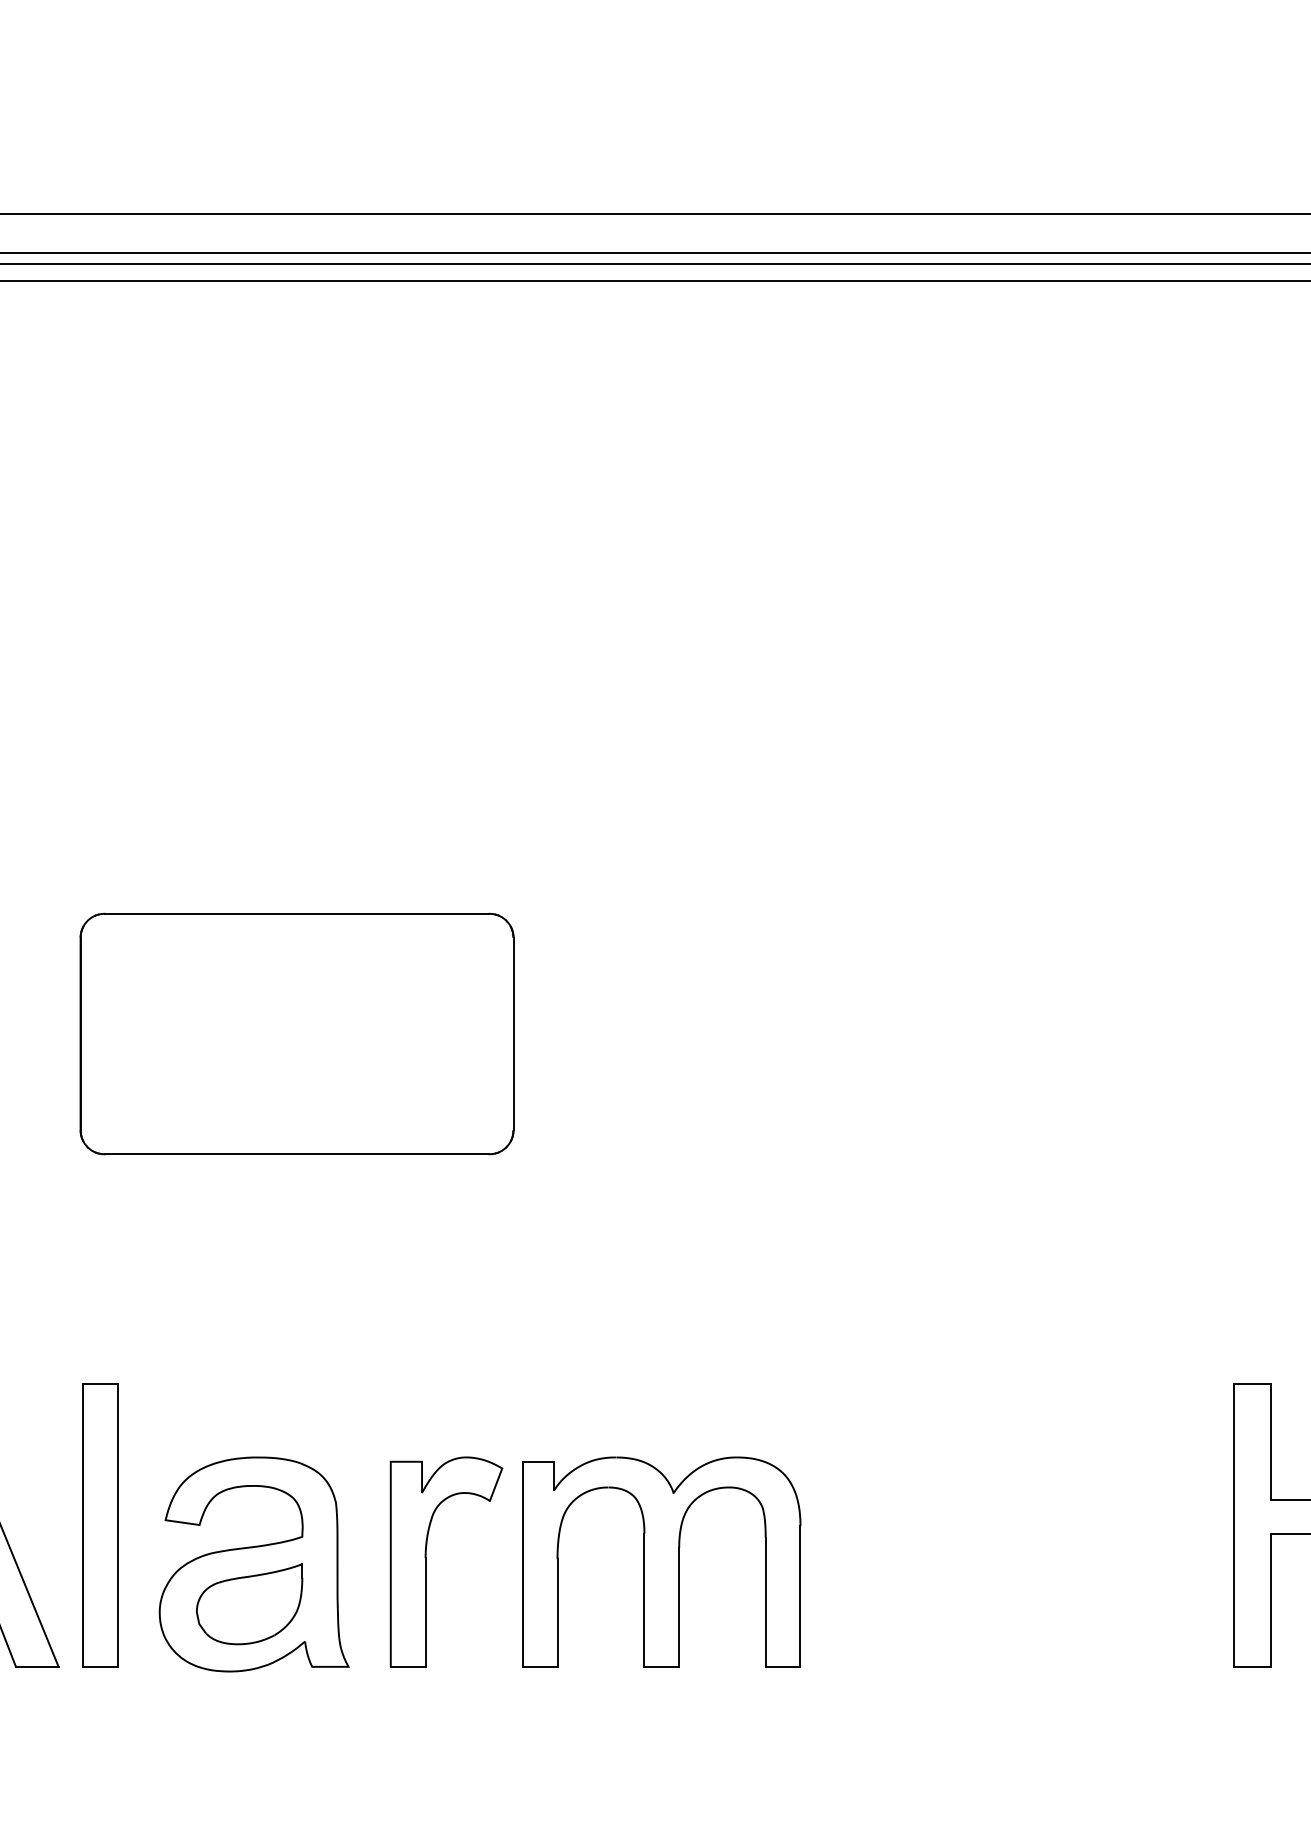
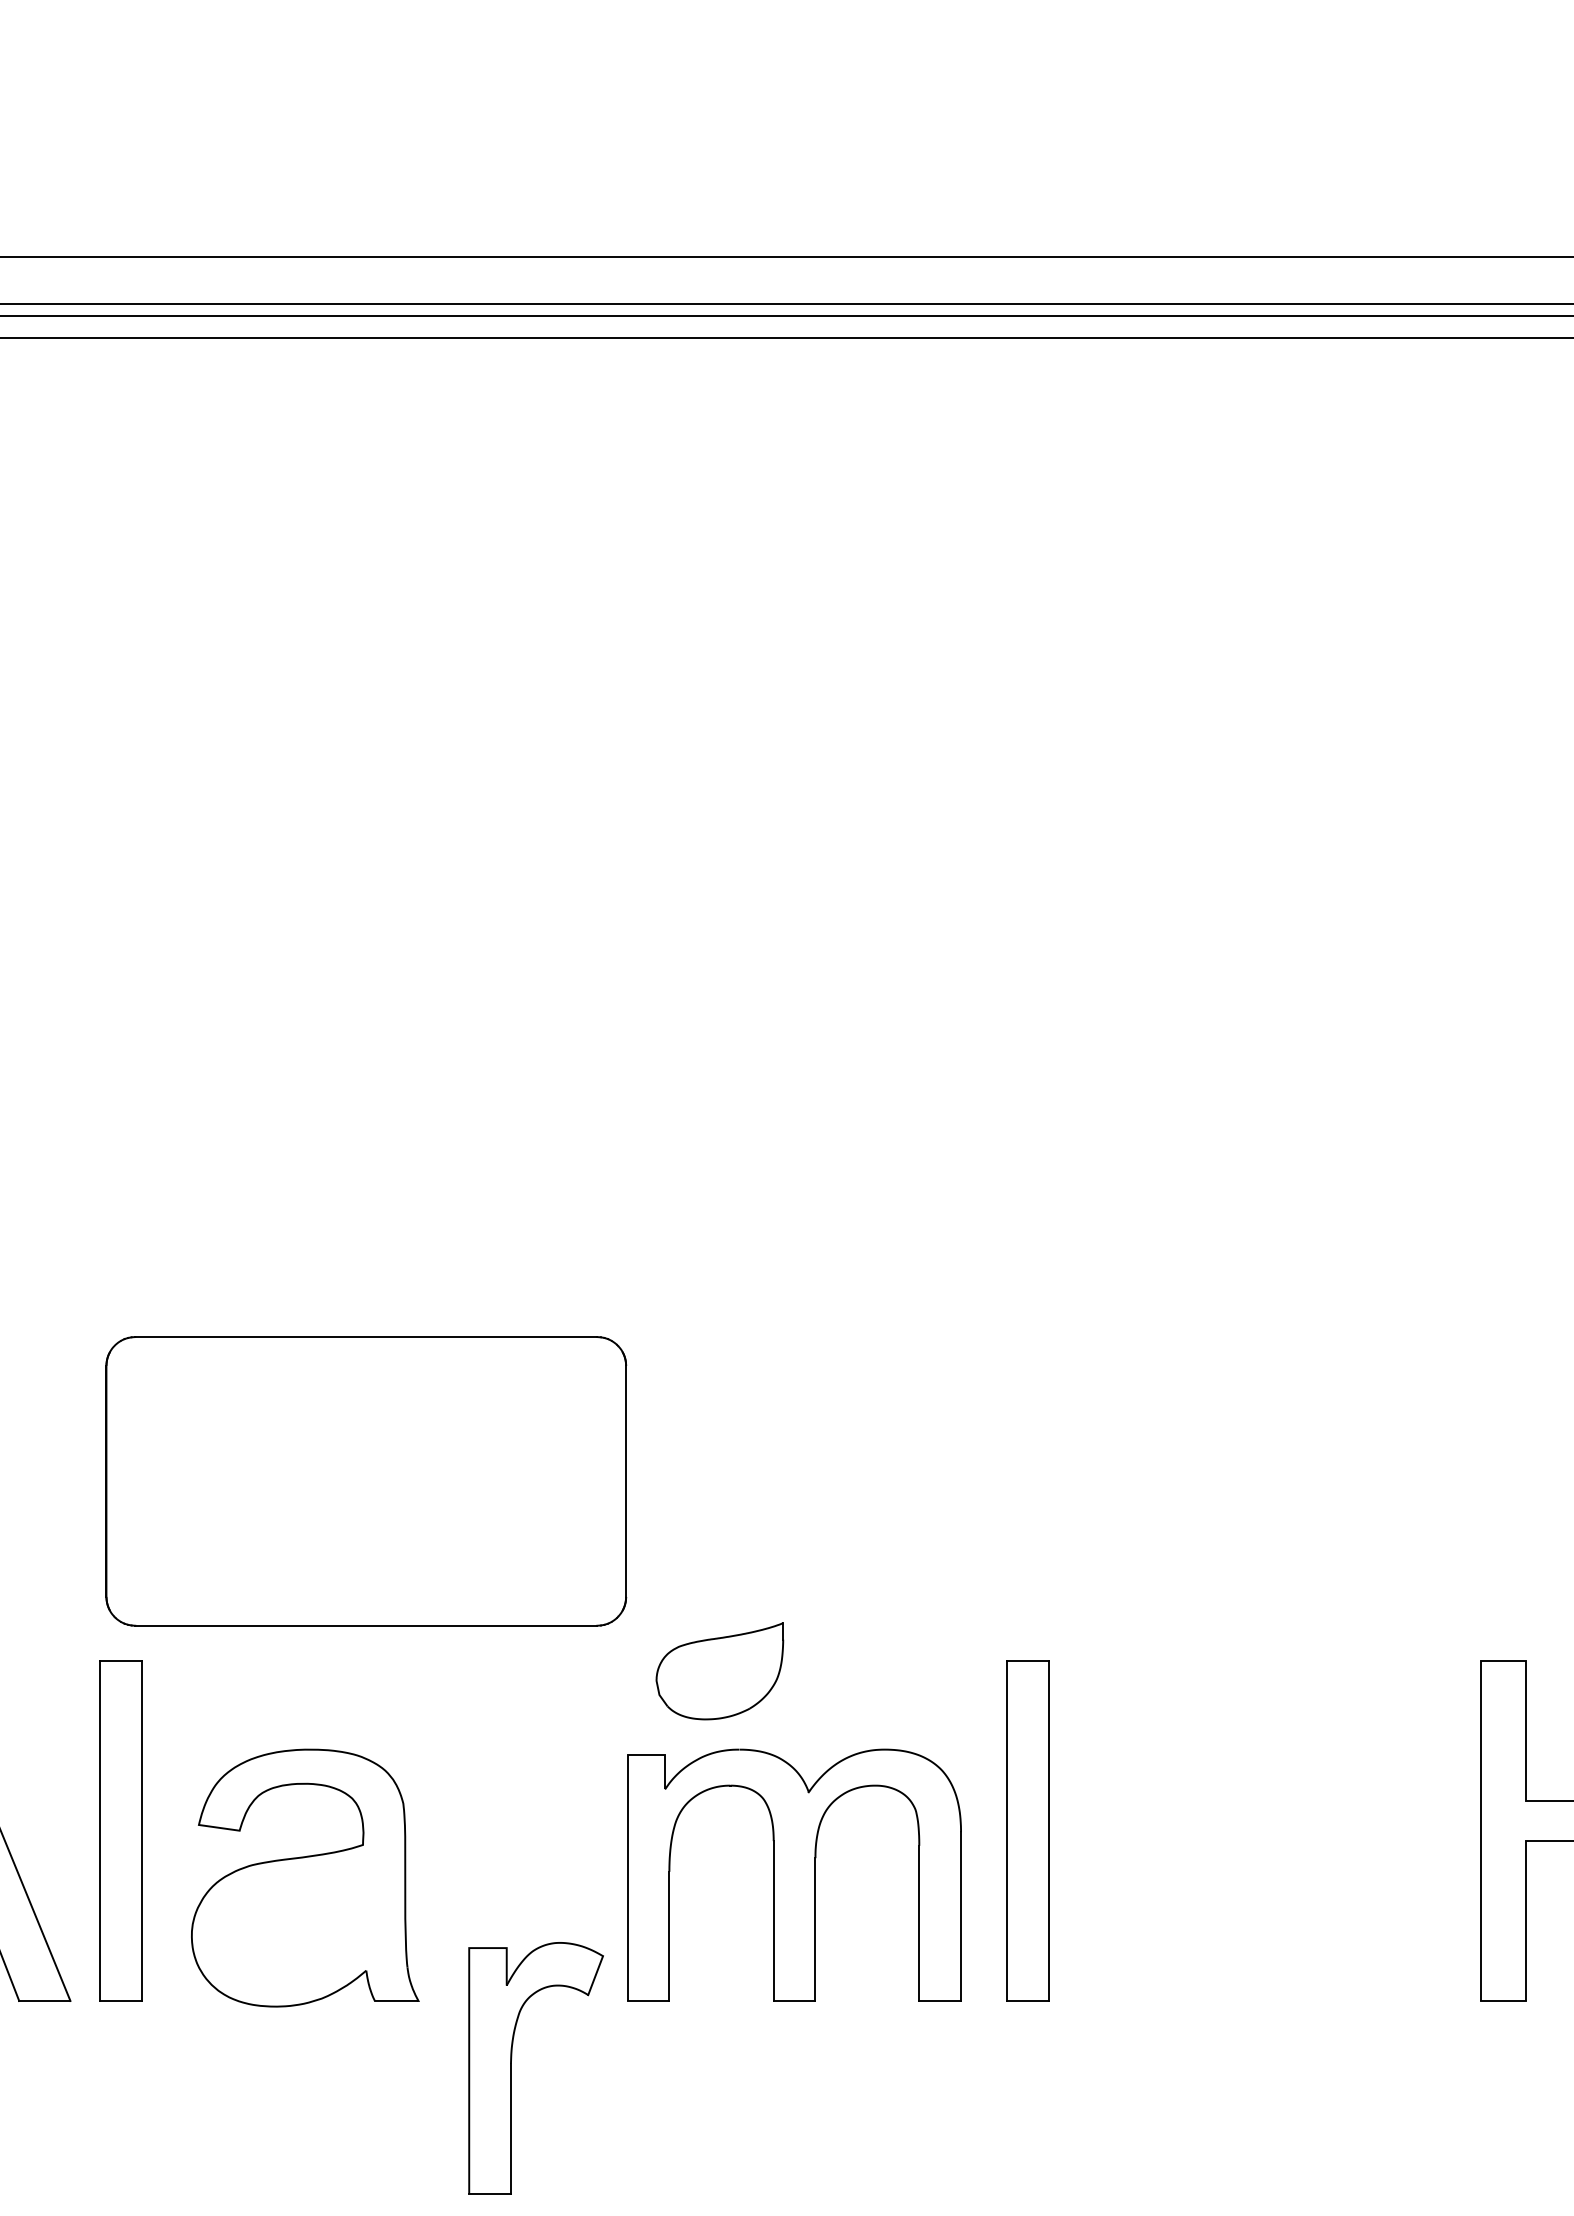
part: (296, 1033) -> (365, 1480), moved
part: (856, 1525) -> (1028, 1831), added
part: (426, 1561) -> (512, 2067), moved
part: (249, 1604) -> (719, 1671), moved

